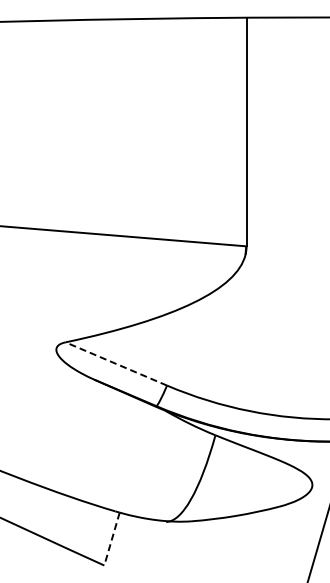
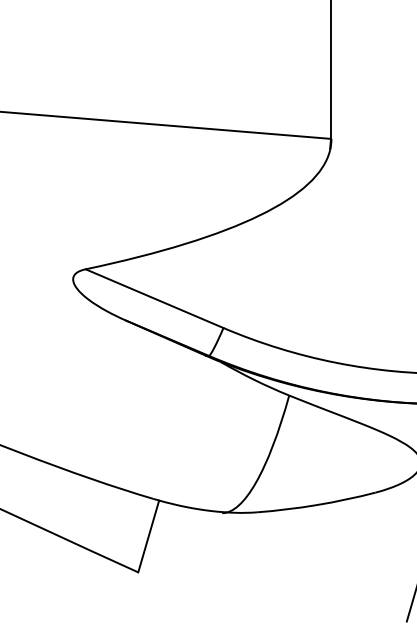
line: (115, 363) -> (153, 298), dashed -> solid
line: (112, 539) -> (149, 537), dashed -> solid

